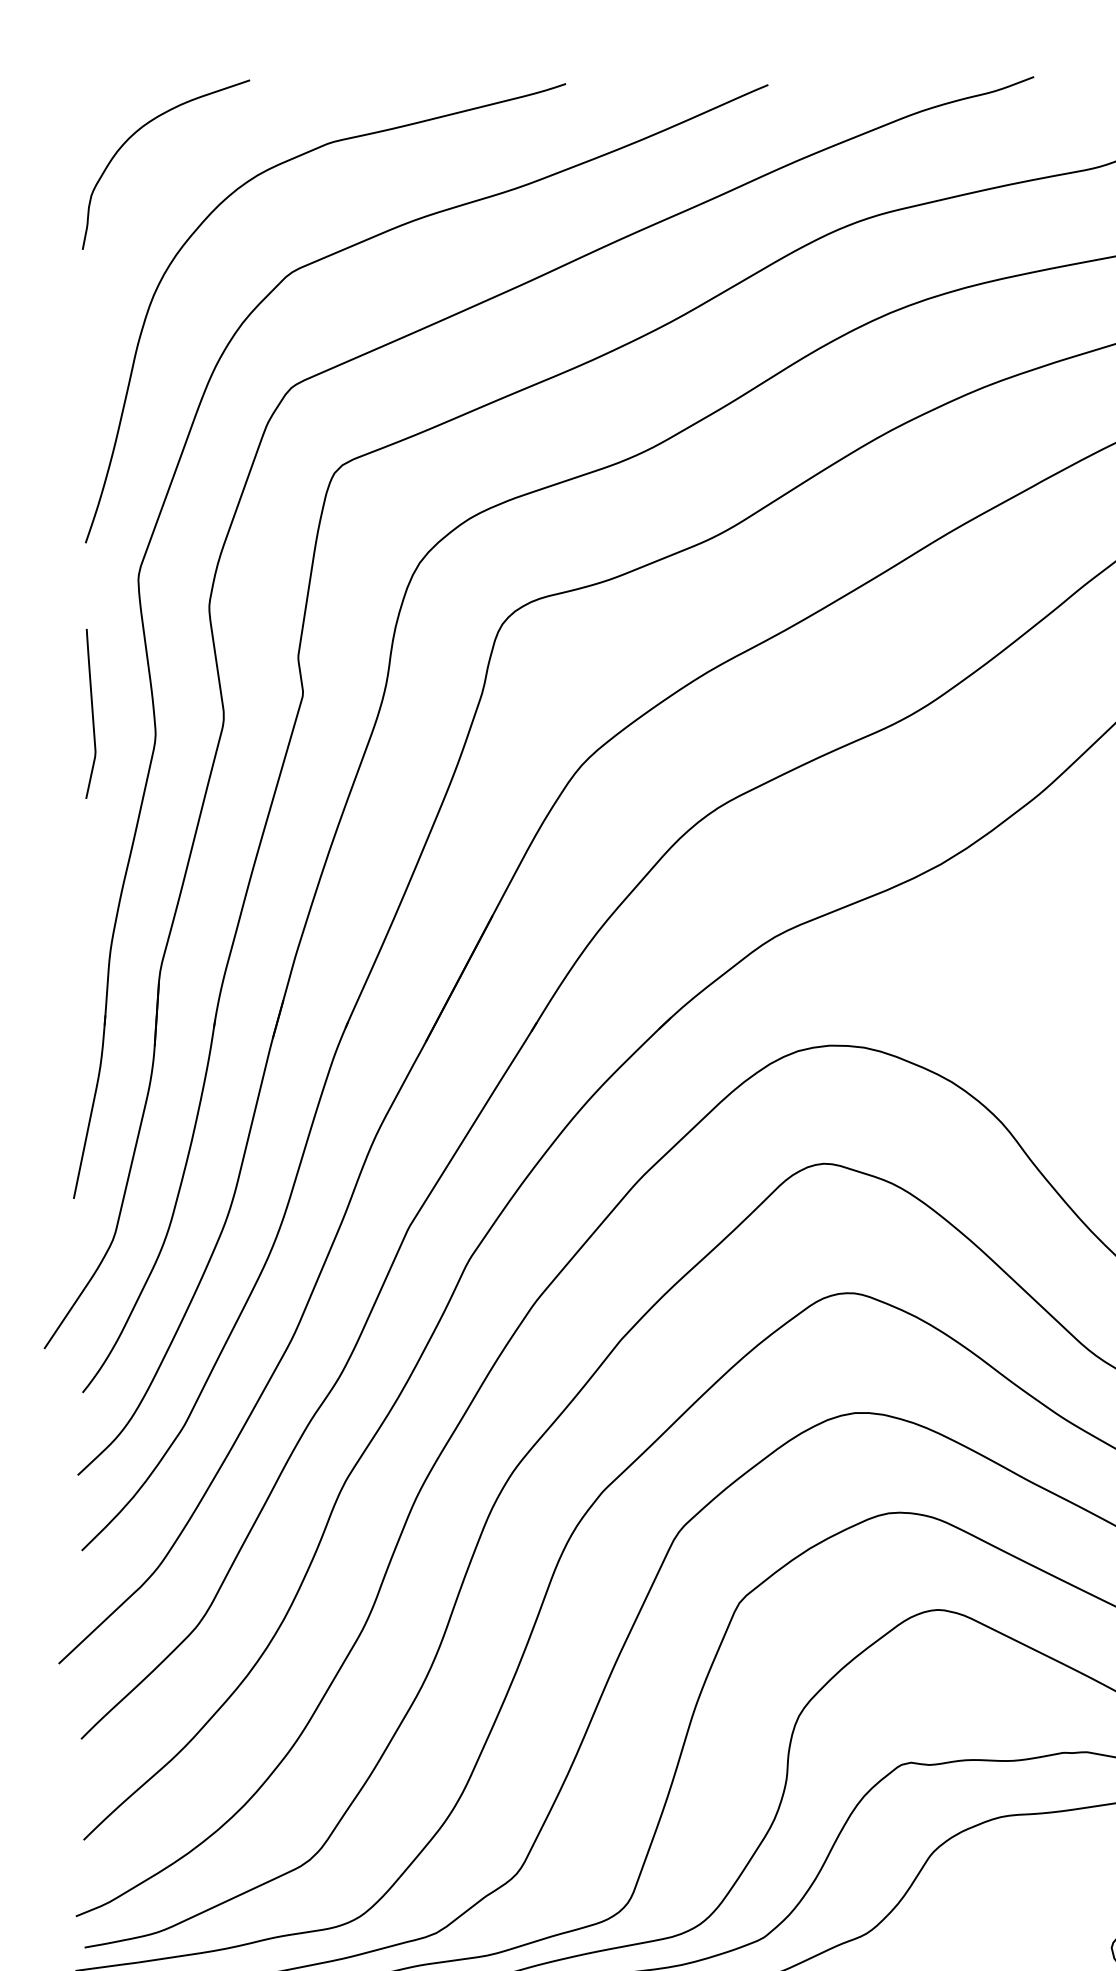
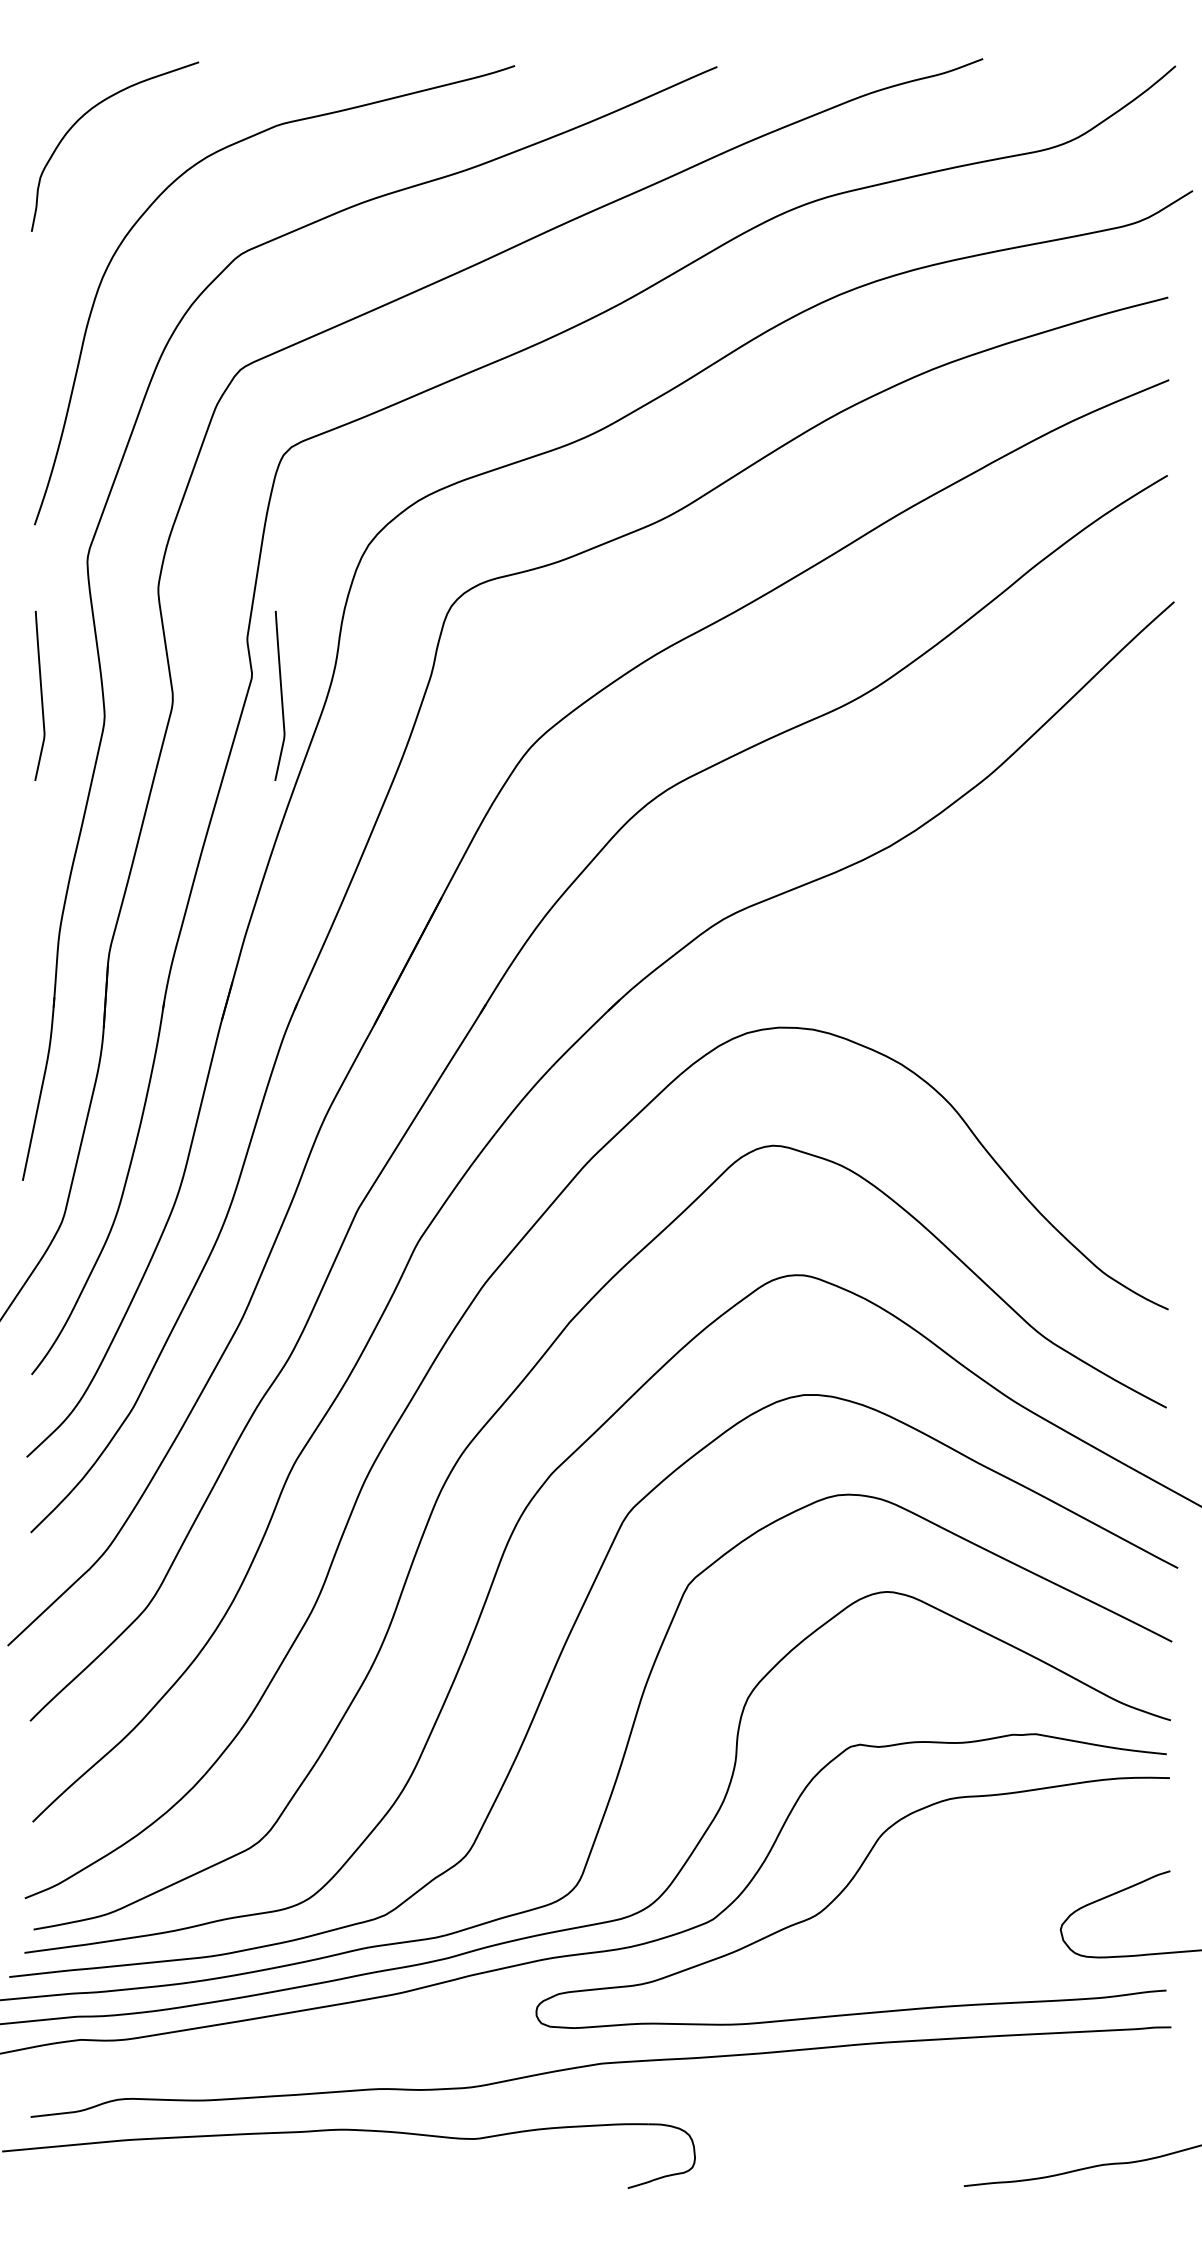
curve: (331, 713) -> (280, 695), added

